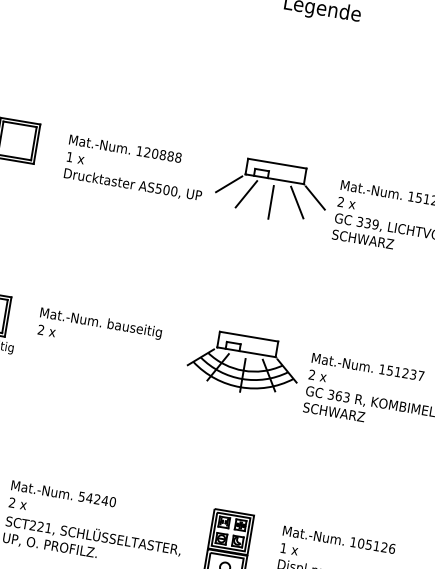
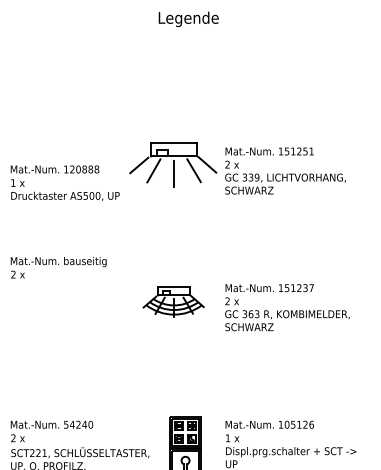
text: (134, 167) -> (64, 182), moved
text: (99, 330) -> (58, 267), moved
part: (243, 363) -> (173, 301), size x0.7

